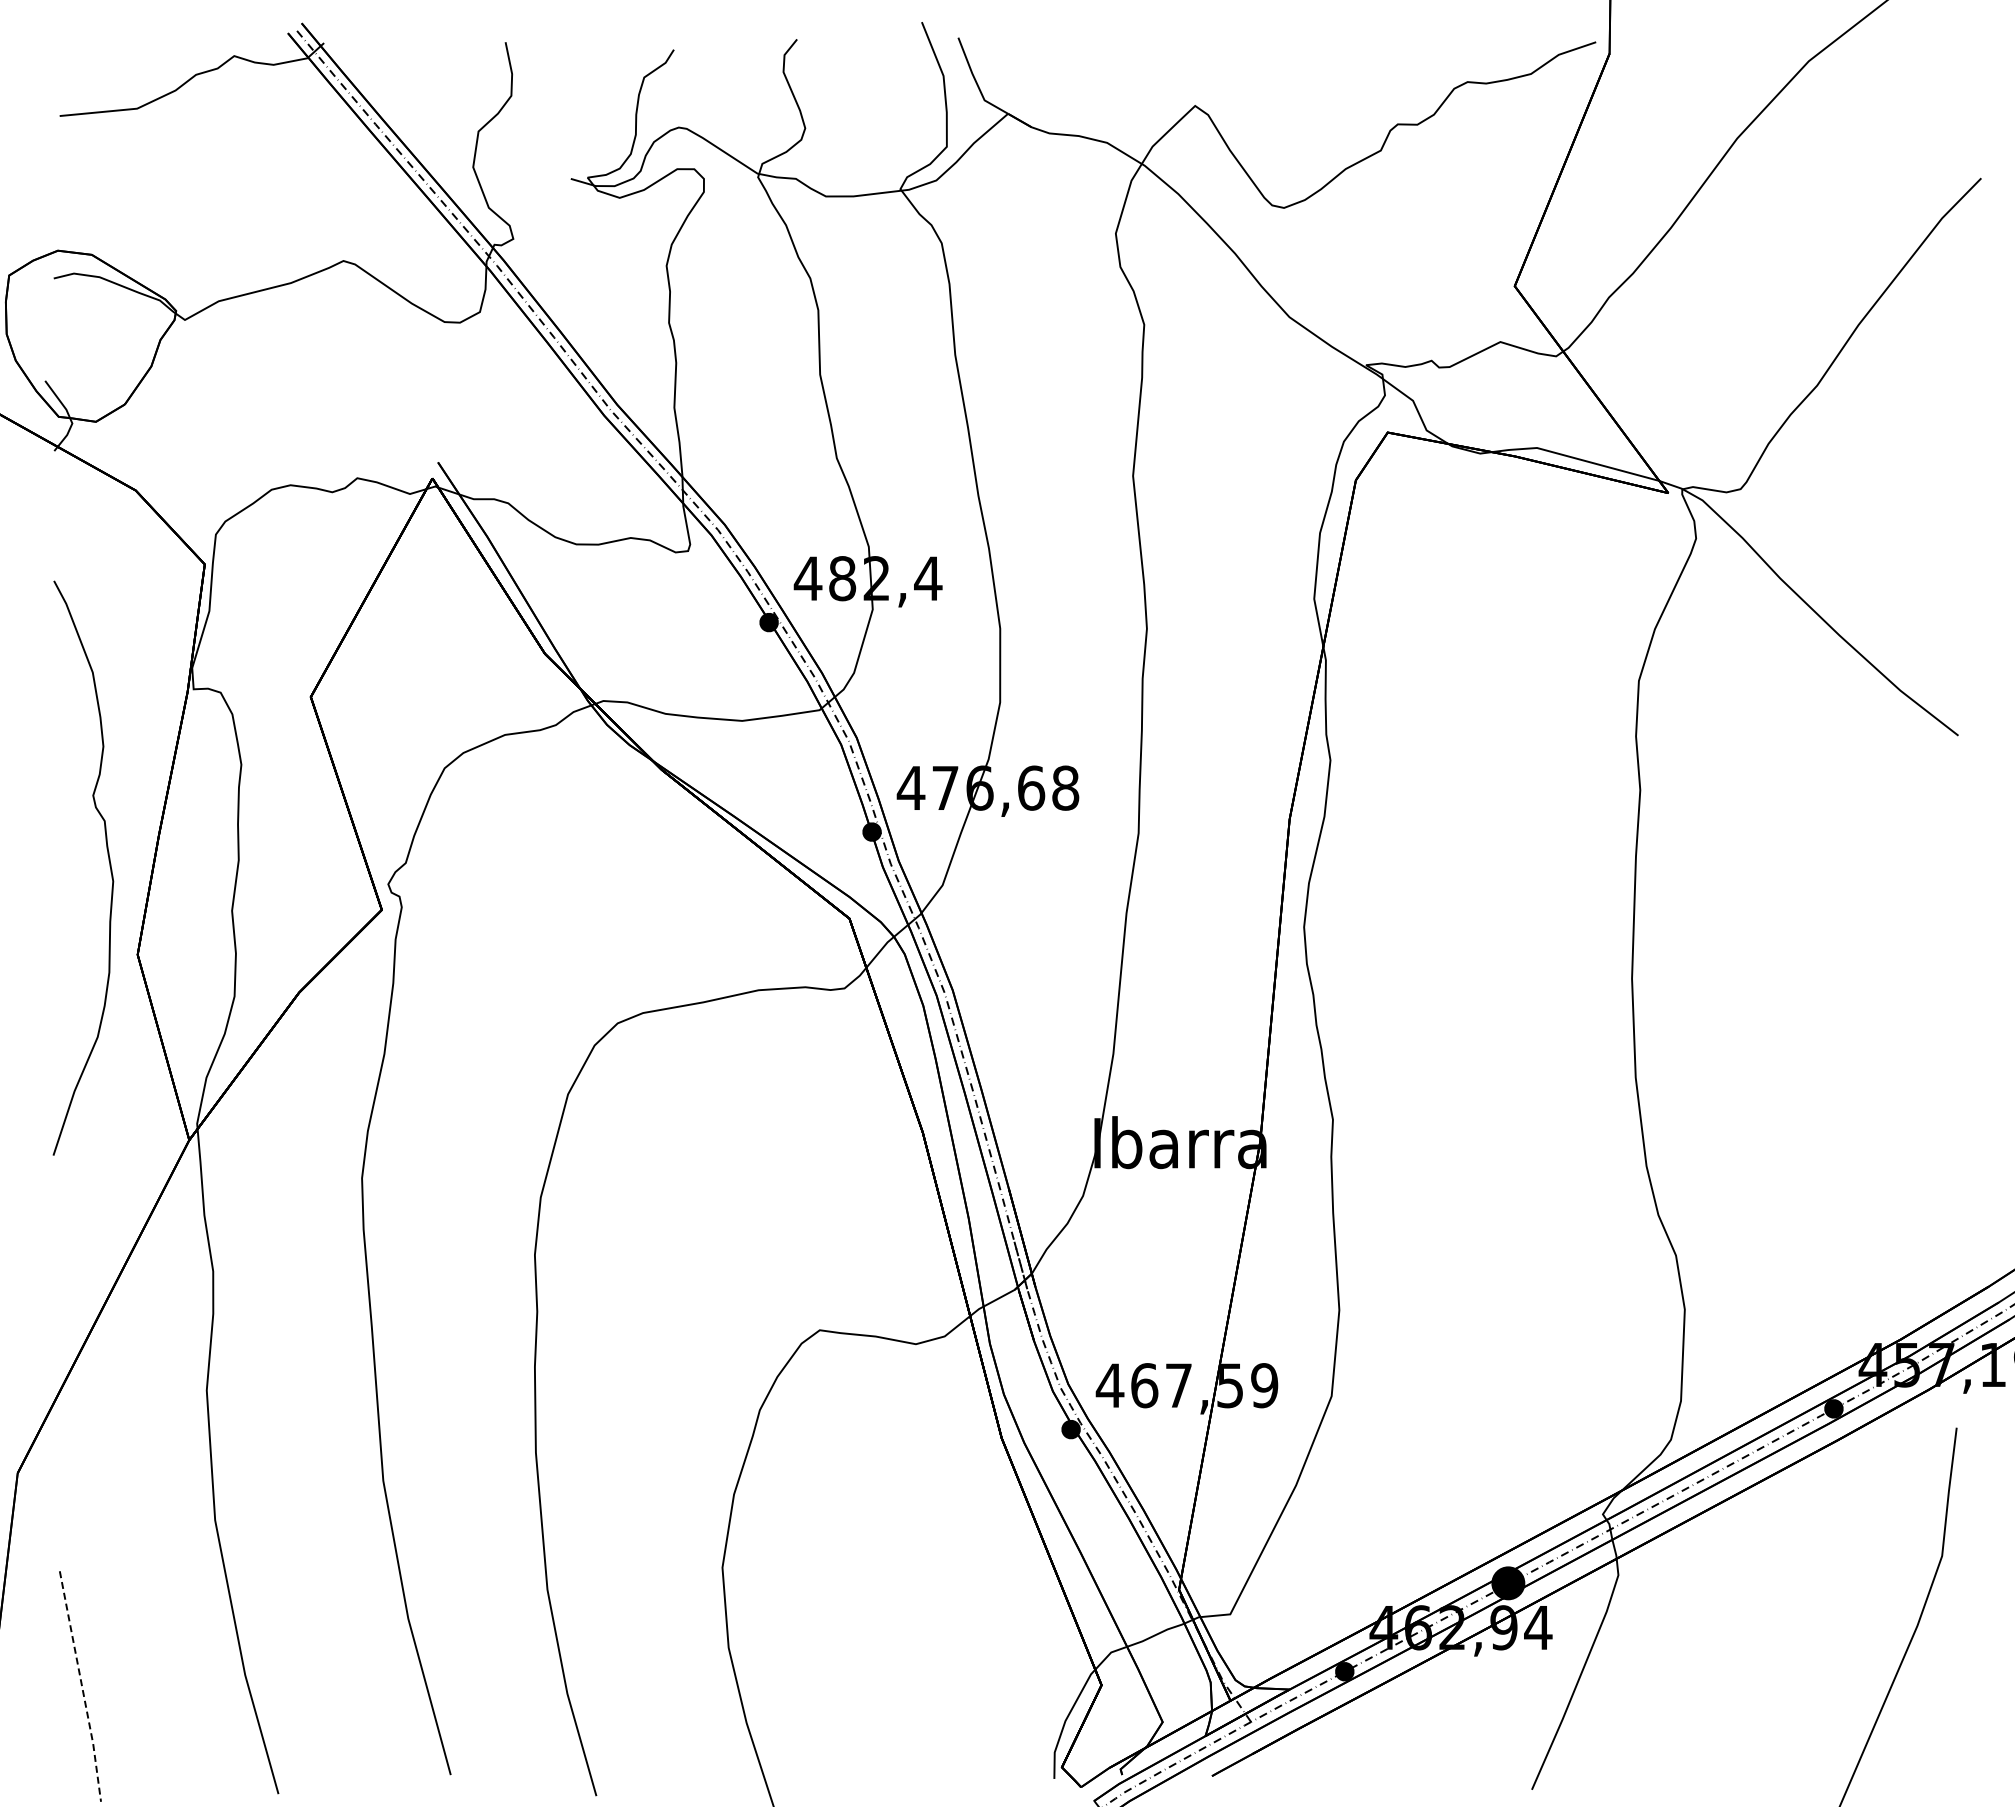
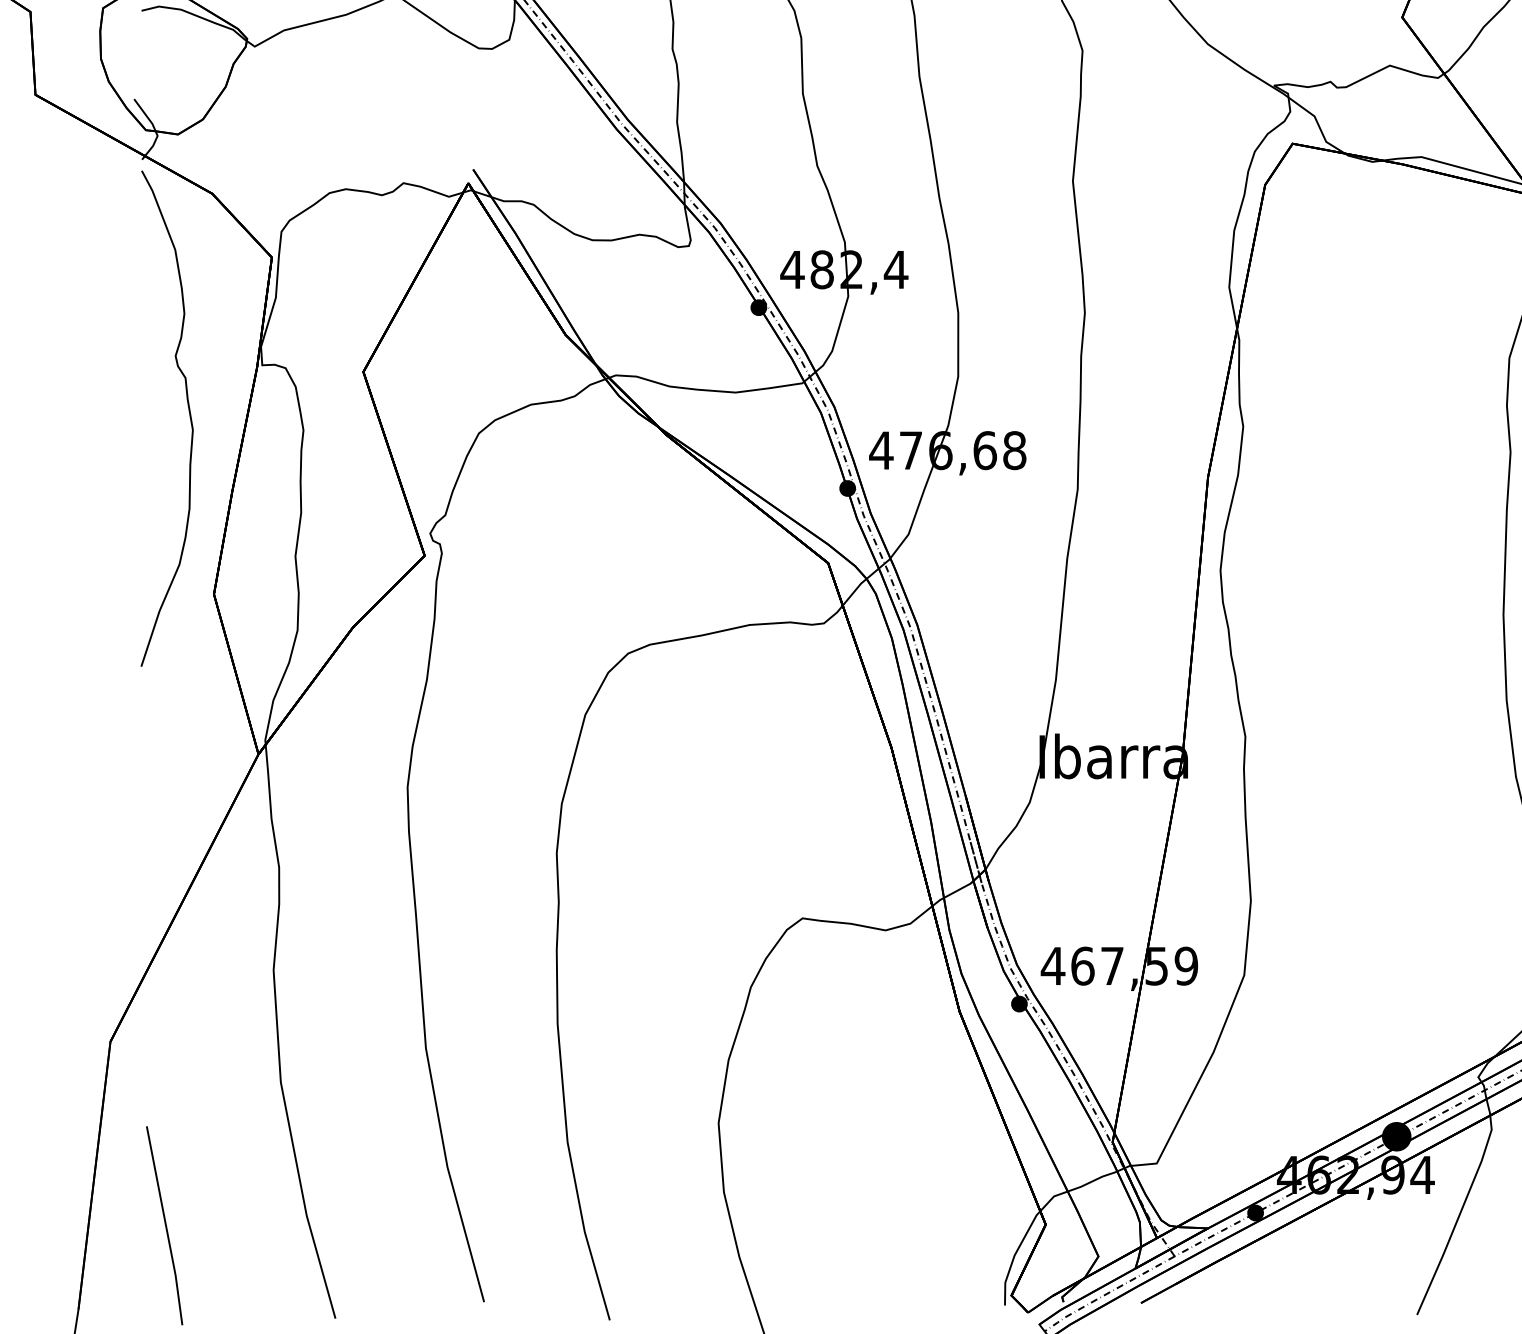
curve: (108, 860) -> (188, 412), moved
line: (82, 1686) -> (166, 1225), dashed -> solid

